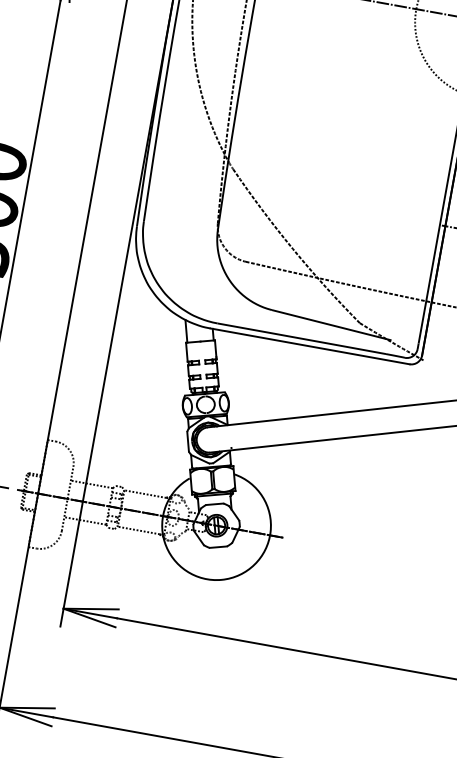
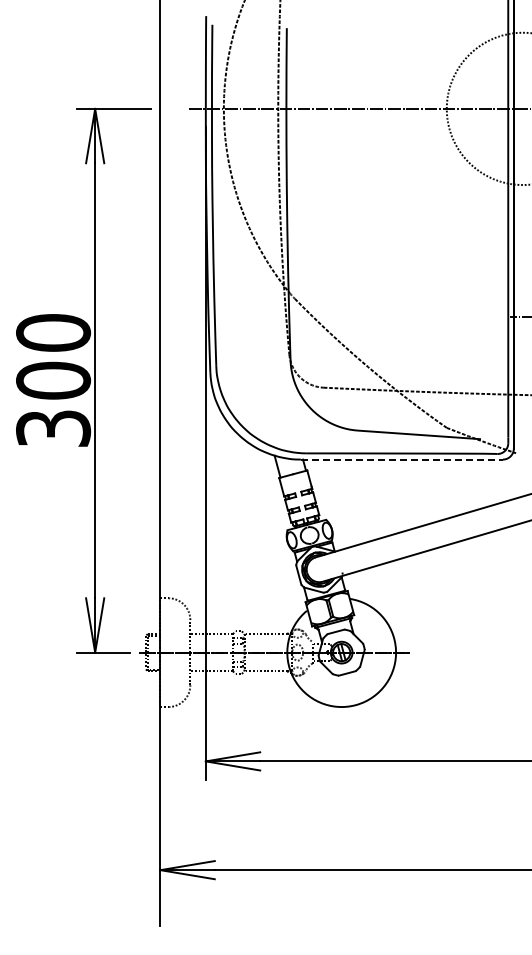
line: (310, 346) -> (402, 459), solid -> dashed

